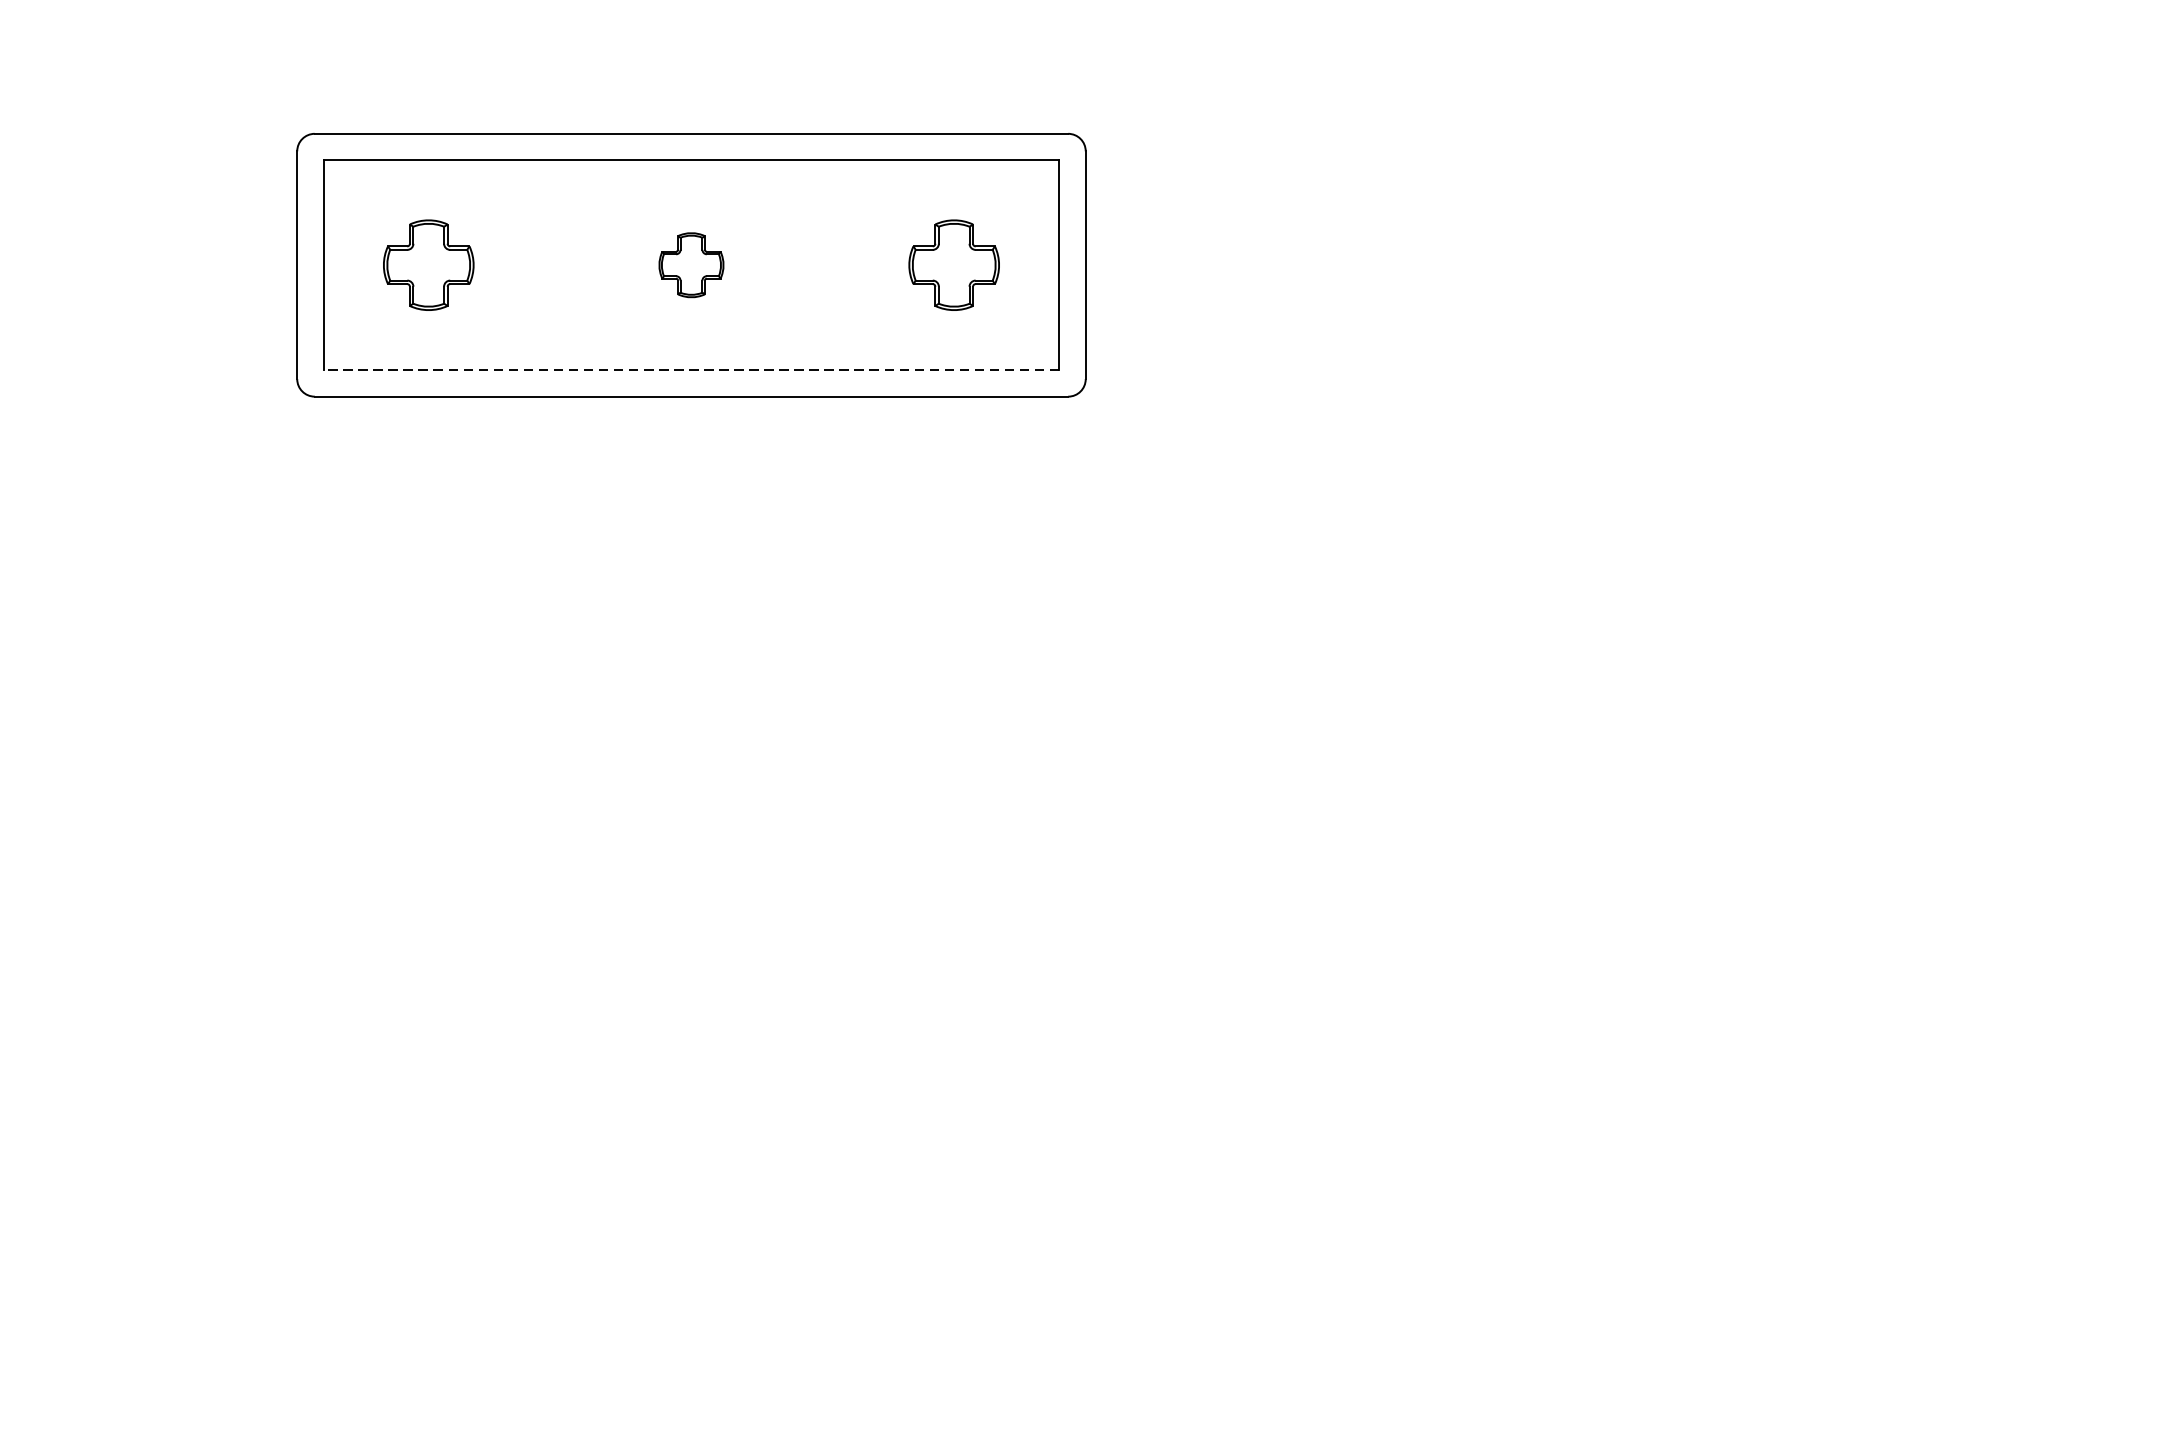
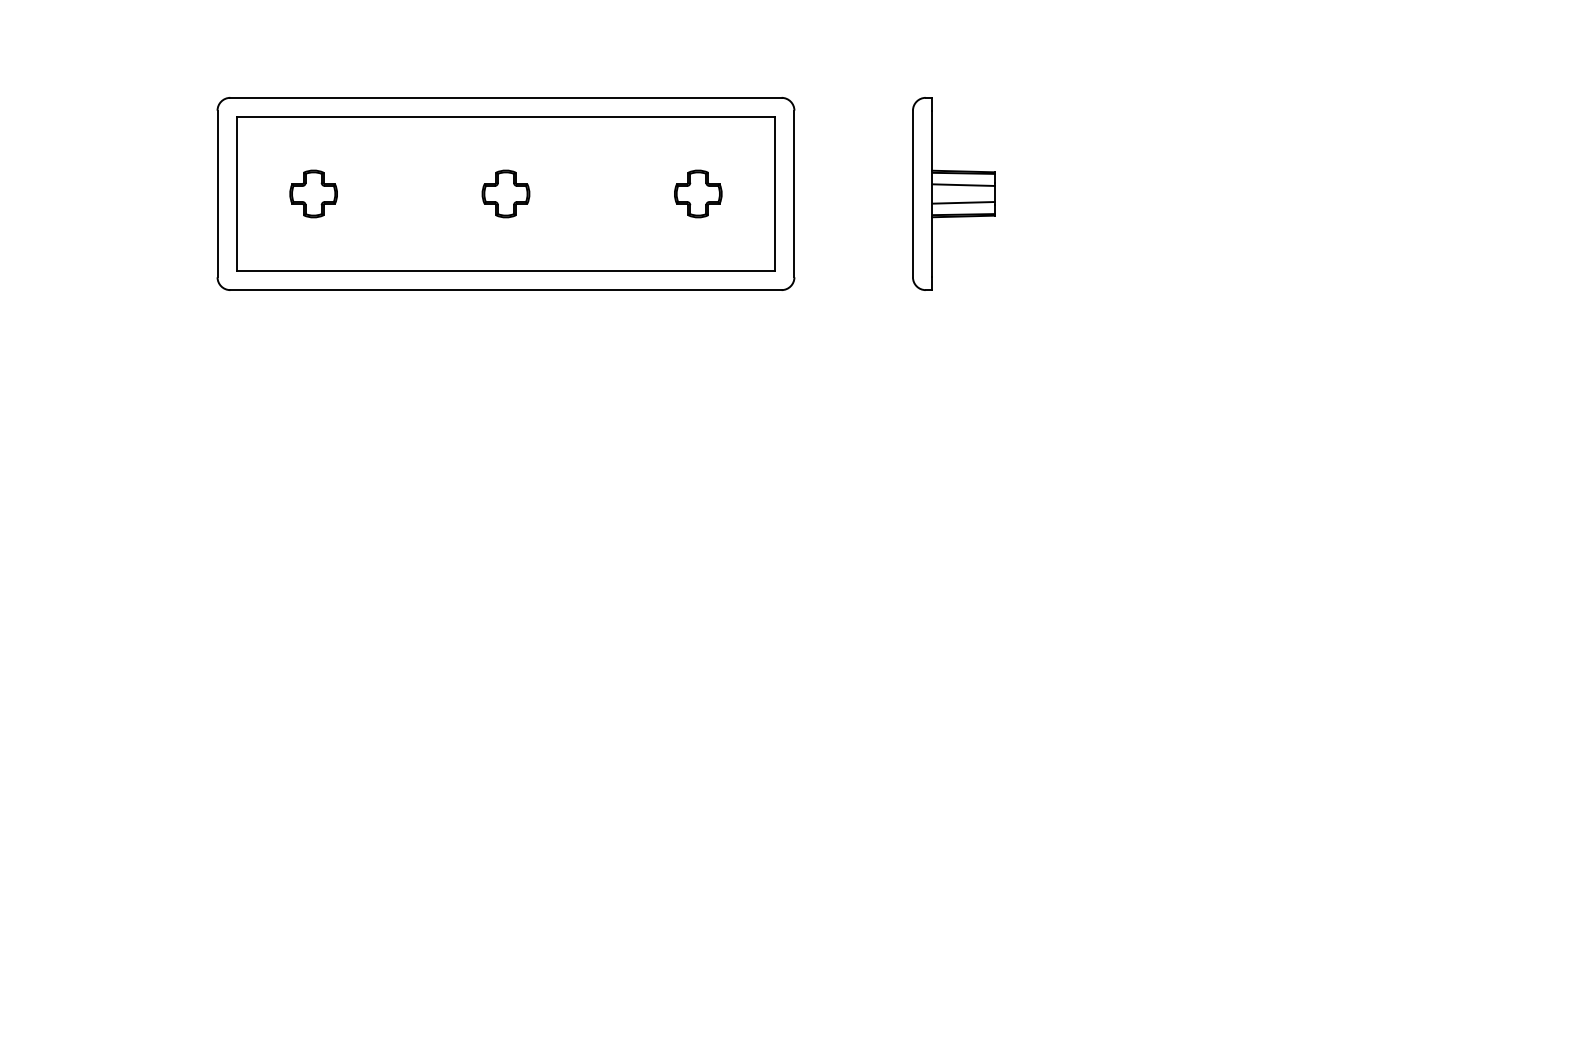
part: (428, 264) -> (313, 193), size x0.71
part: (954, 264) -> (698, 193), size x0.71
part: (1303, 264) -> (953, 193), added
line: (690, 369) -> (505, 270), dashed -> solid

